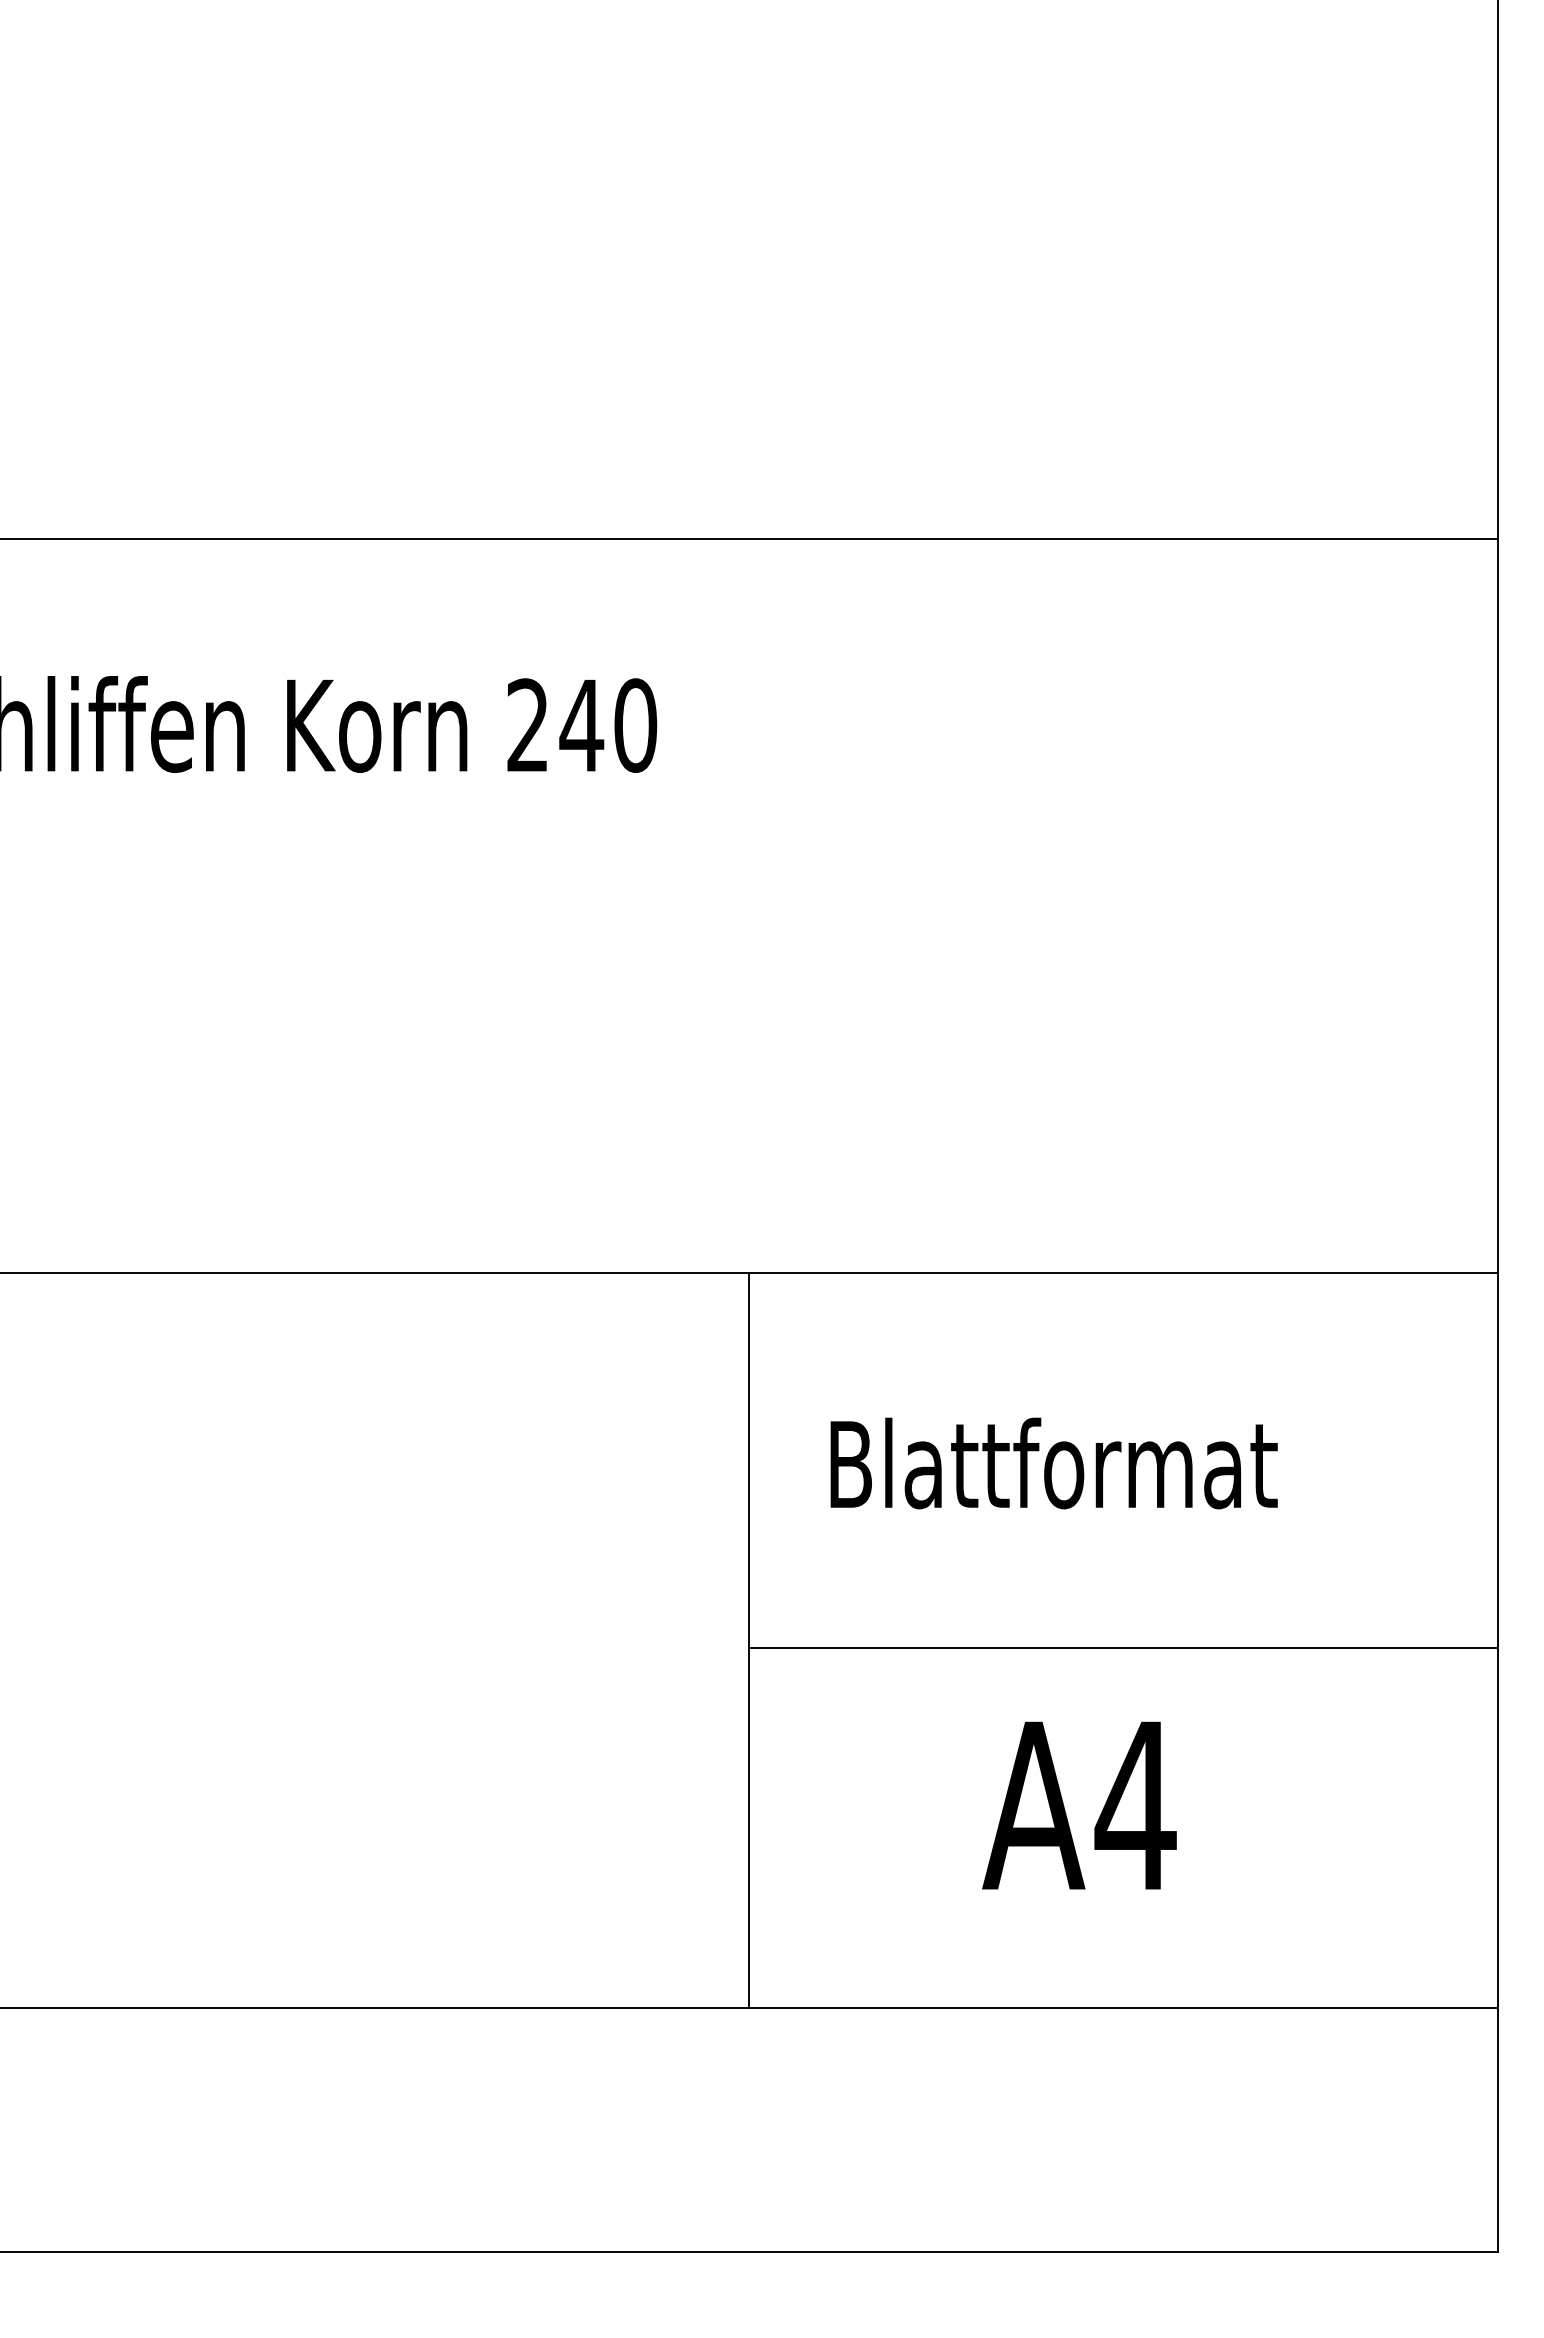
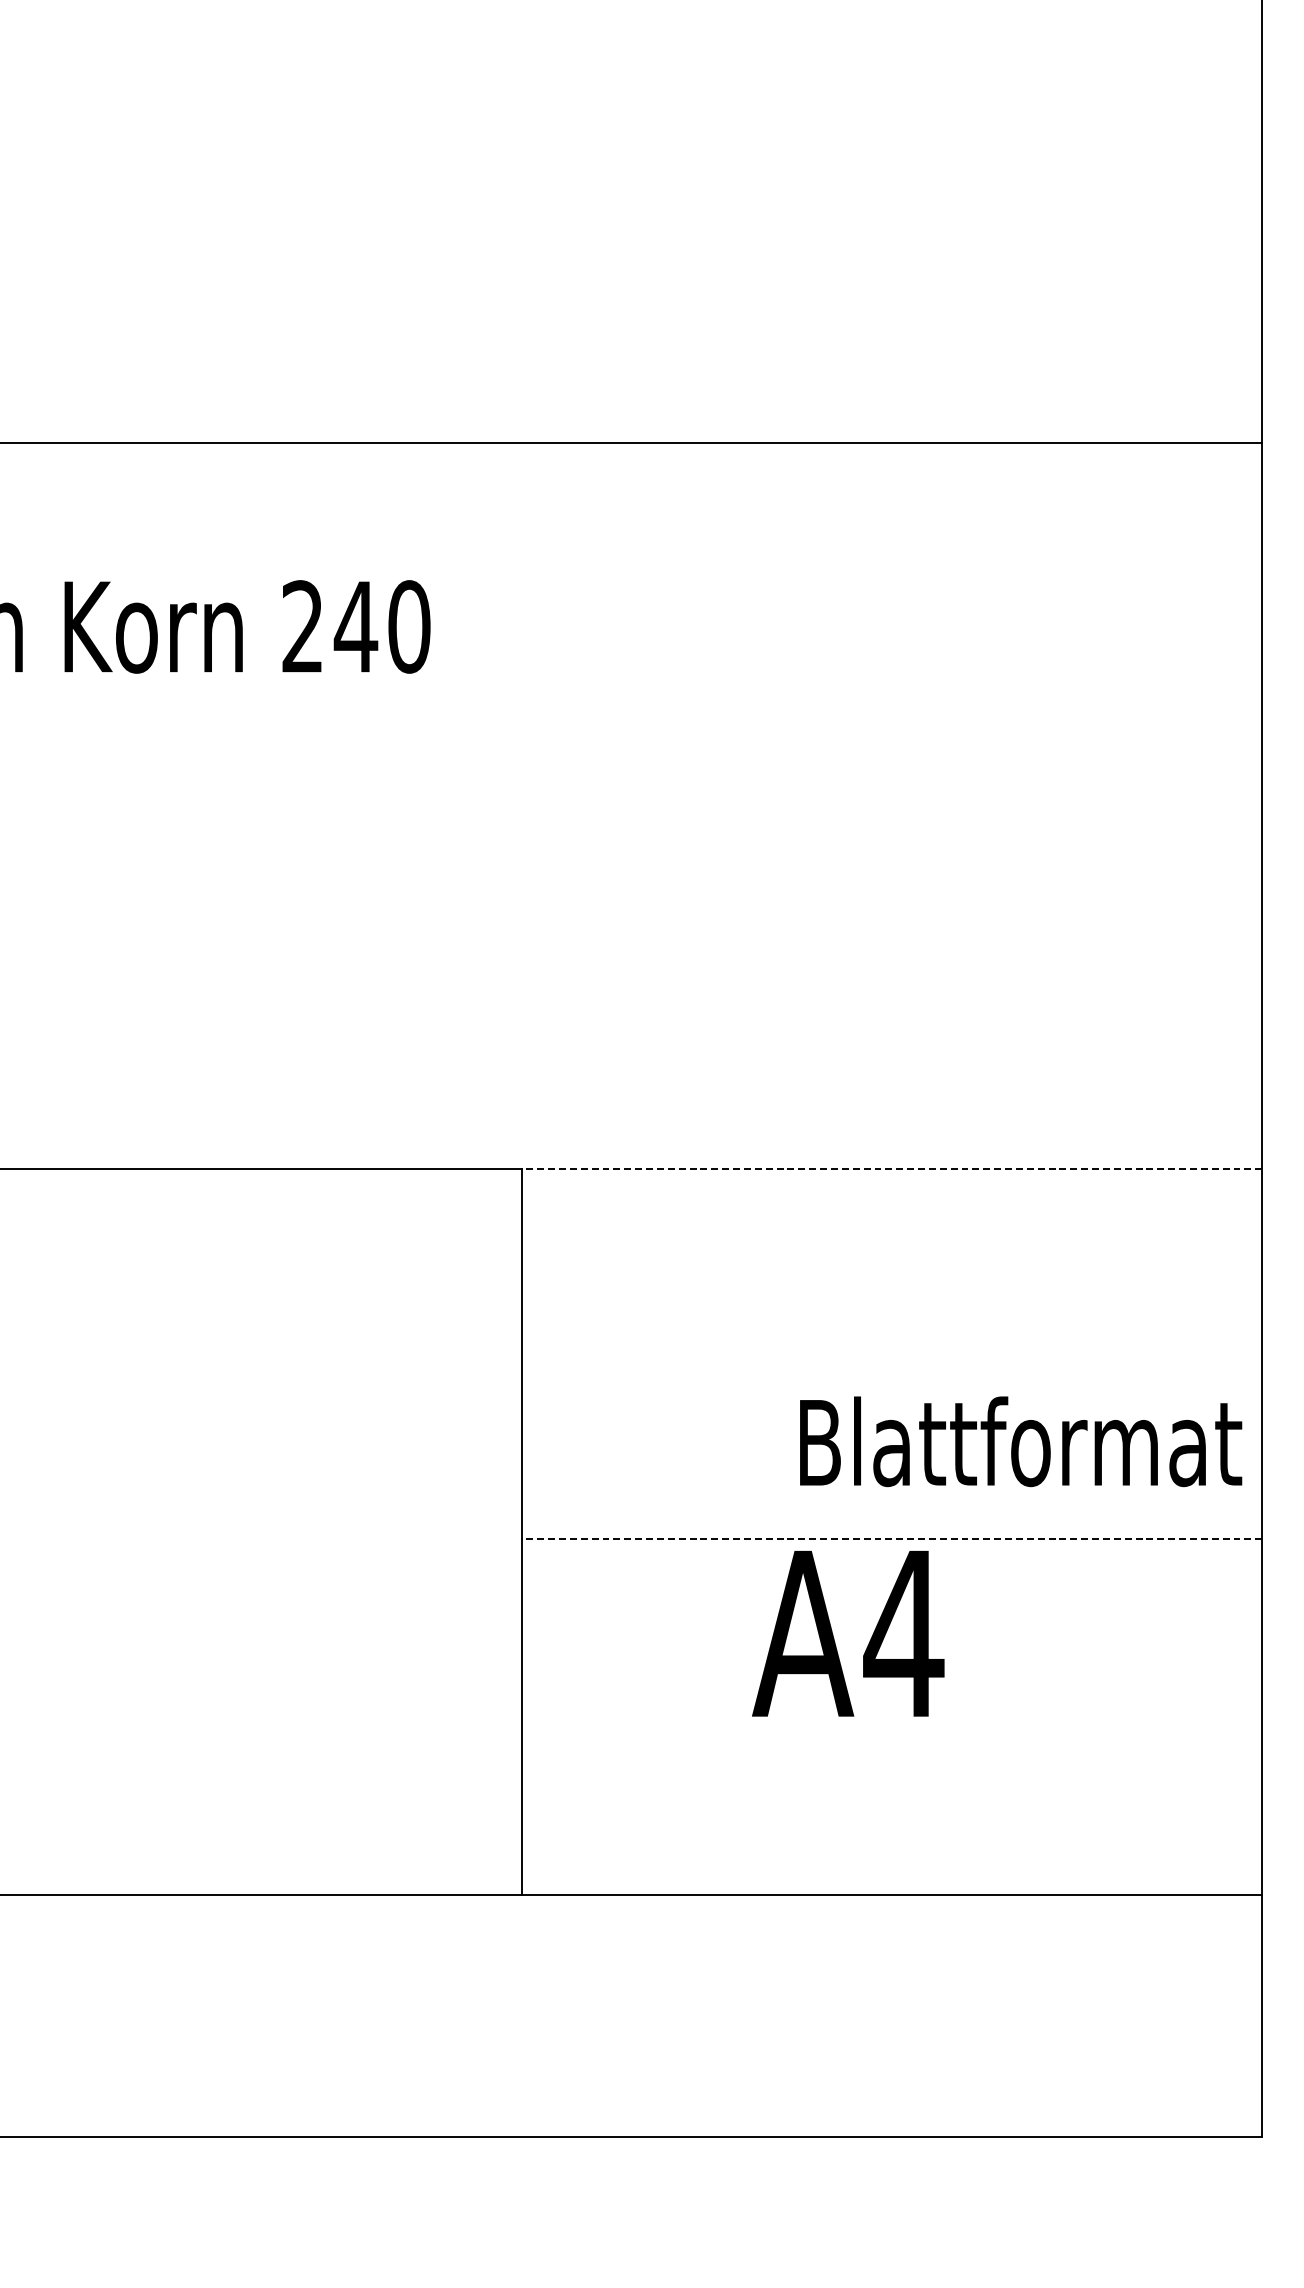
line: (1123, 1273) -> (891, 1168), solid -> dashed
text: (1053, 1463) -> (1020, 1441), moved
line: (1123, 1648) -> (891, 1539), solid -> dashed
text: (1079, 1805) -> (848, 1633), moved

